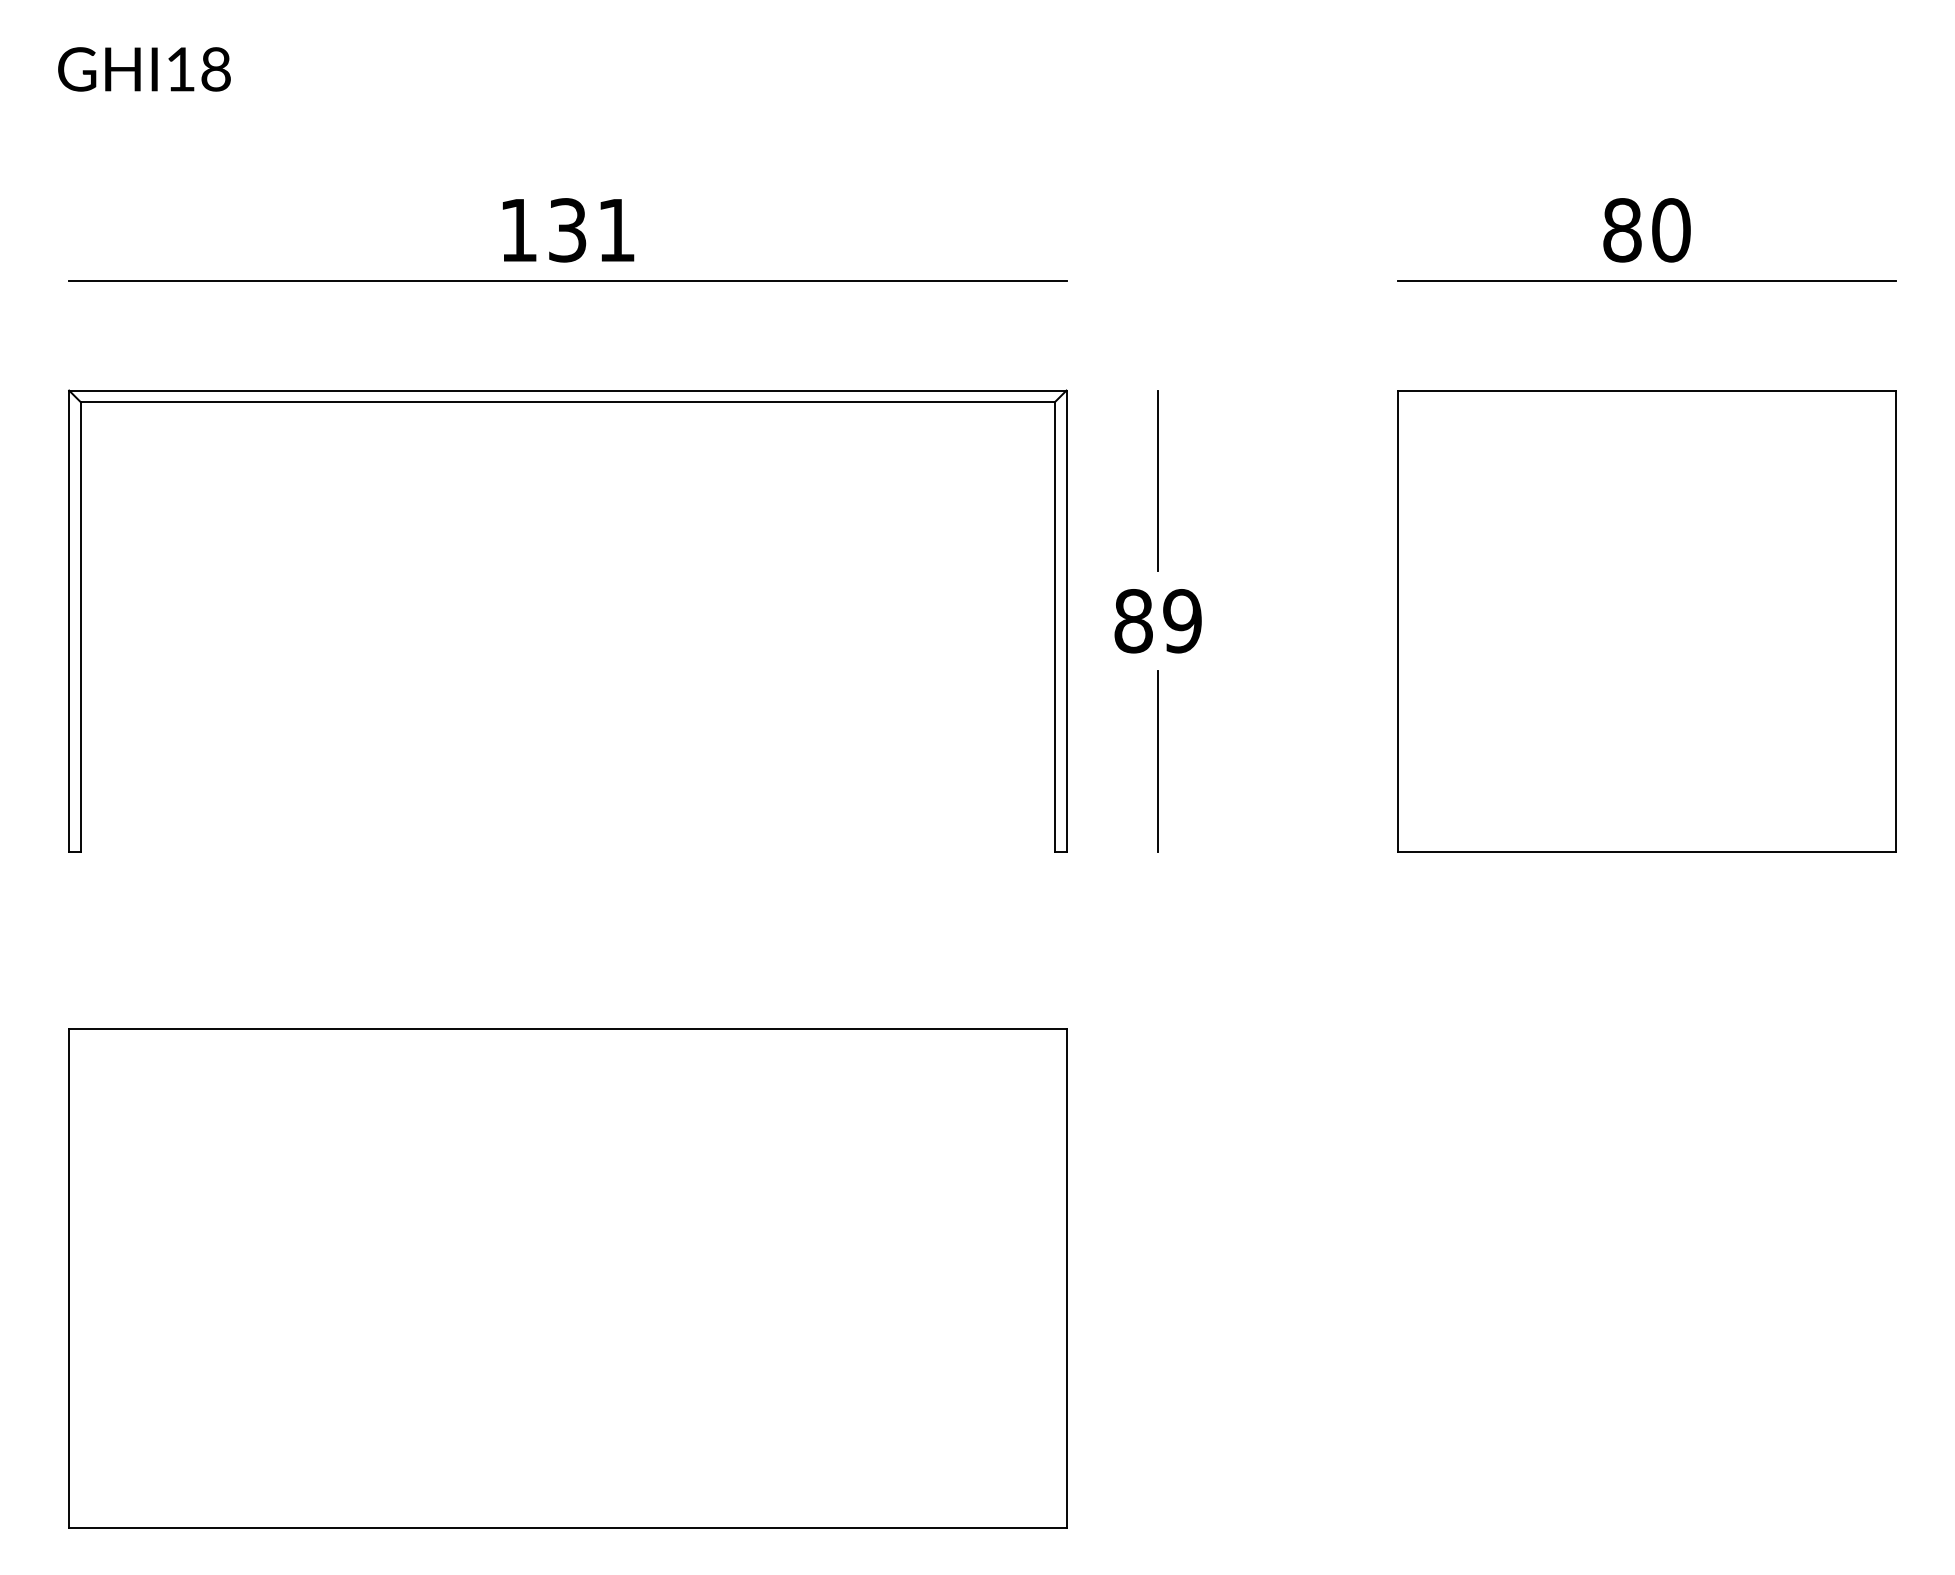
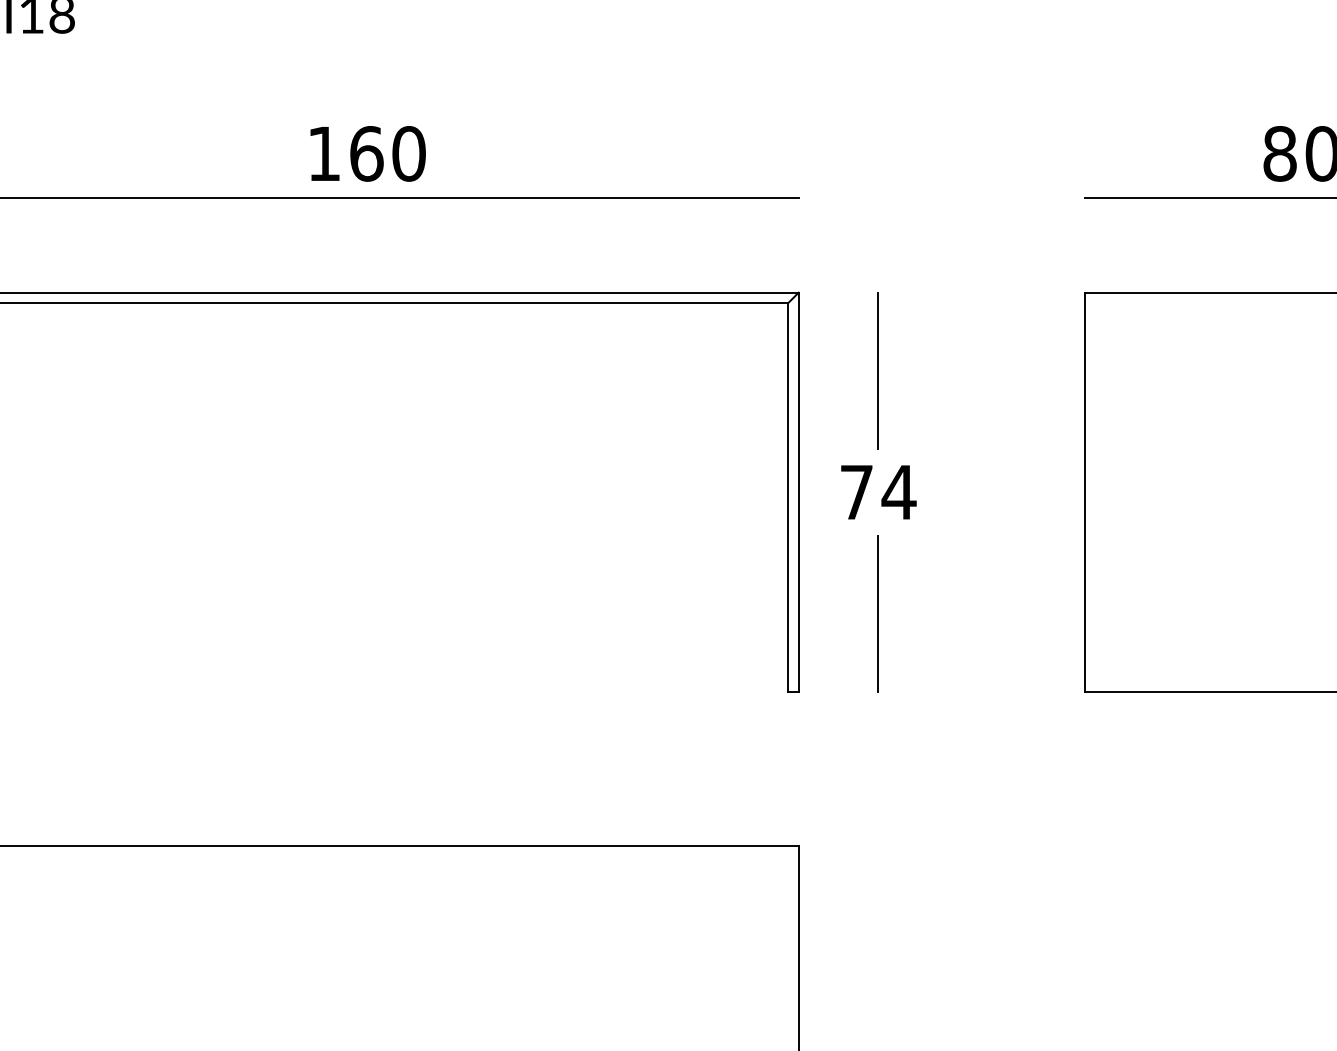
text: (592, 230) -> (388, 154), 131 -> 160
text: (1158, 621) -> (878, 492), 89 -> 74

